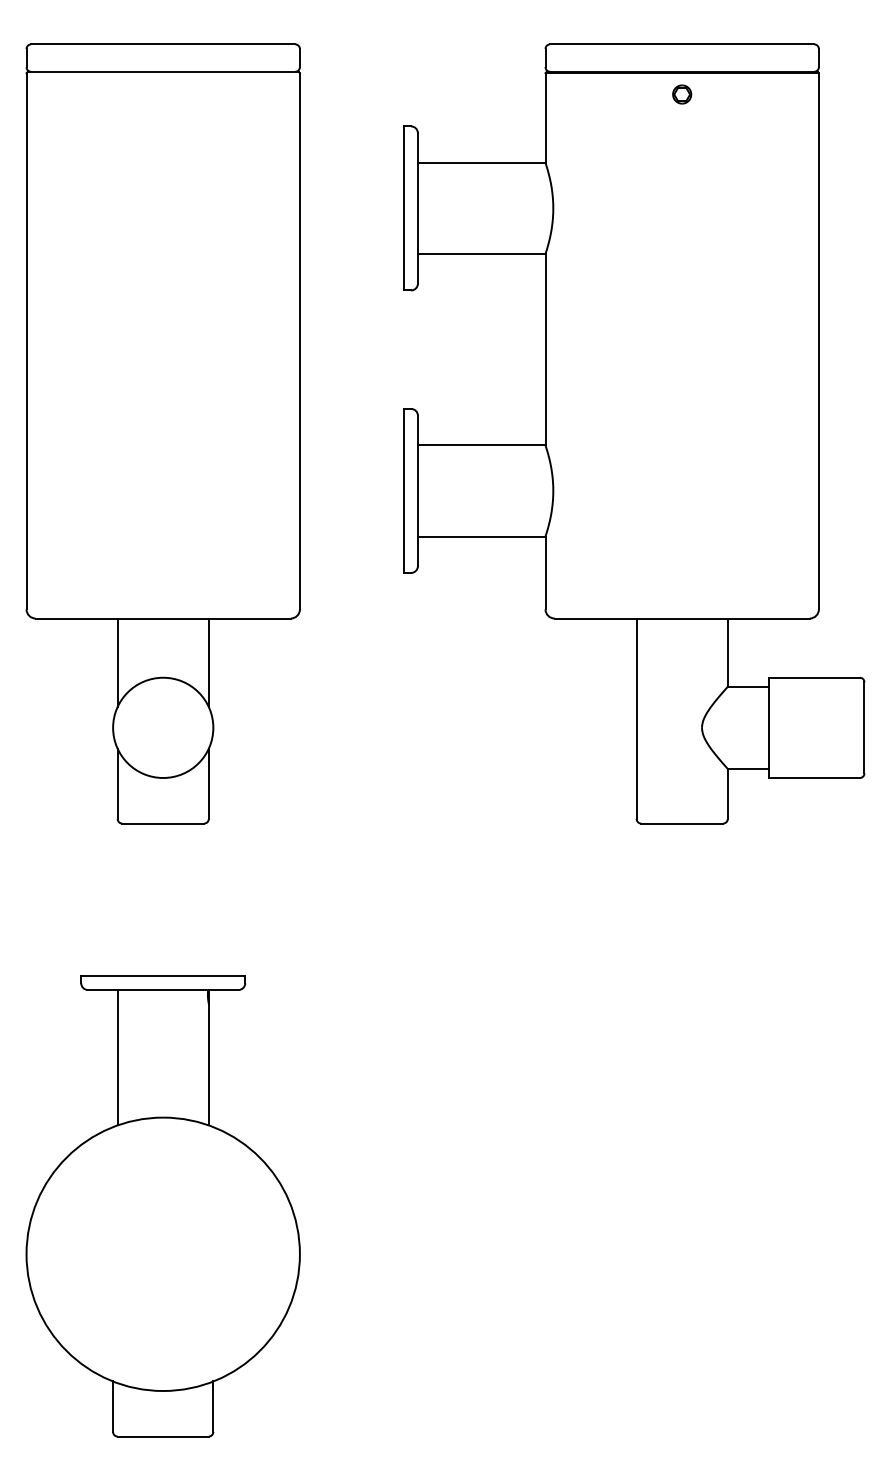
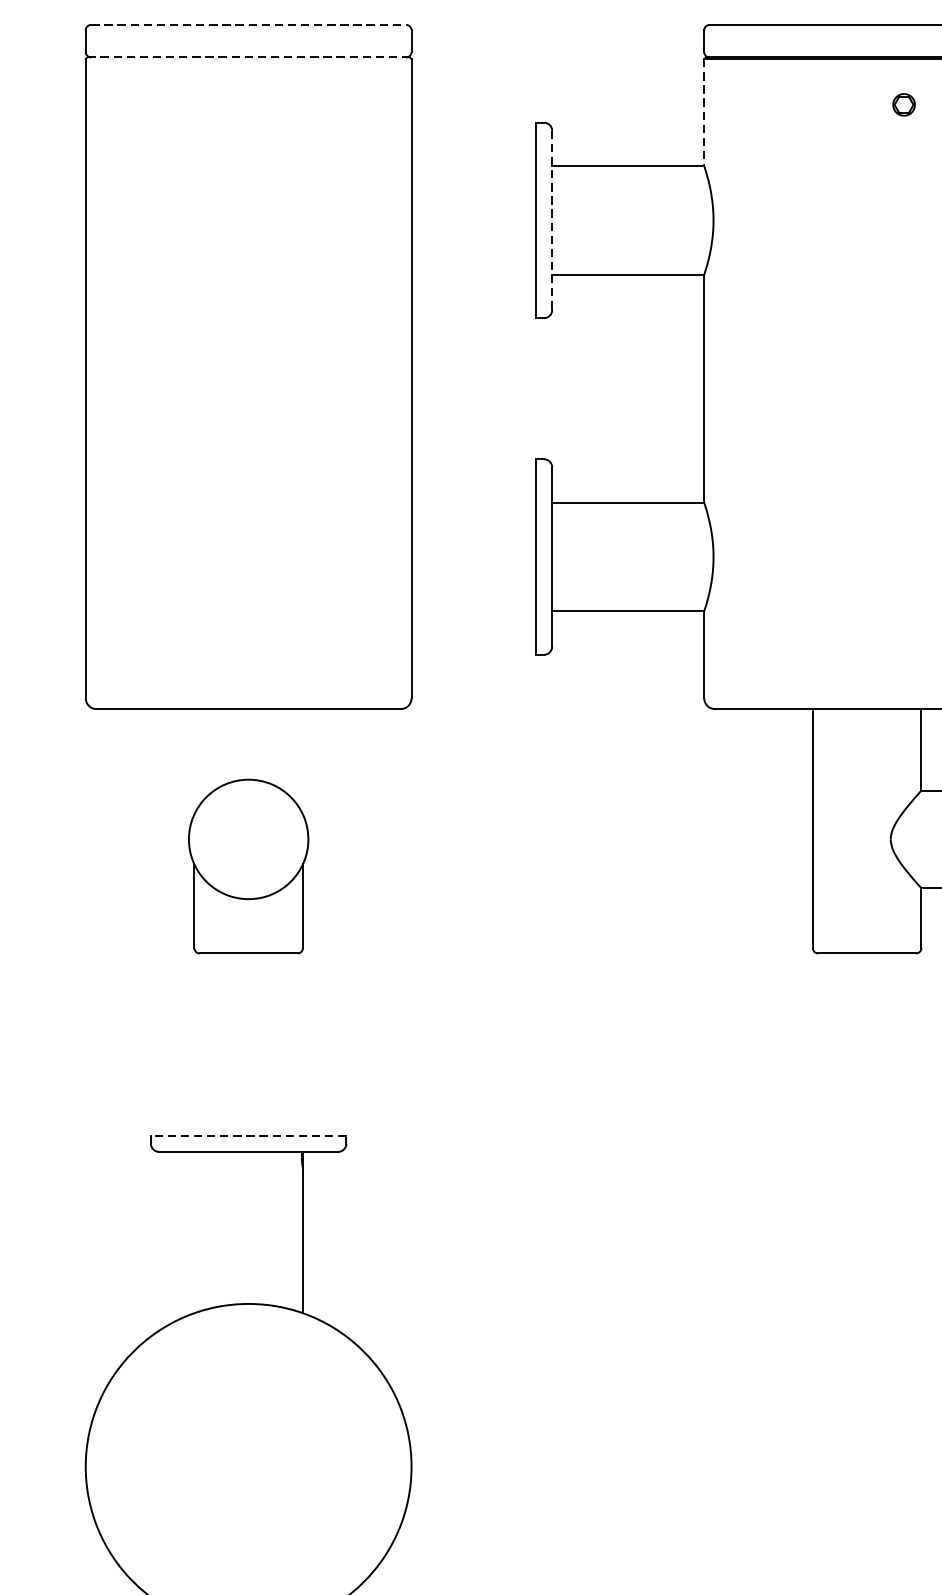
line: (163, 44) -> (248, 24), solid -> dashed
line: (163, 71) -> (248, 57), solid -> dashed
part: (682, 94) -> (904, 104), moved
line: (545, 118) -> (704, 113), solid -> dashed
line: (417, 208) -> (551, 220), solid -> dashed
line: (117, 662) -> (194, 761), removed
line: (208, 662) -> (302, 761), removed
line: (162, 976) -> (247, 1135), solid -> dashed
line: (117, 1057) -> (194, 1232), removed

